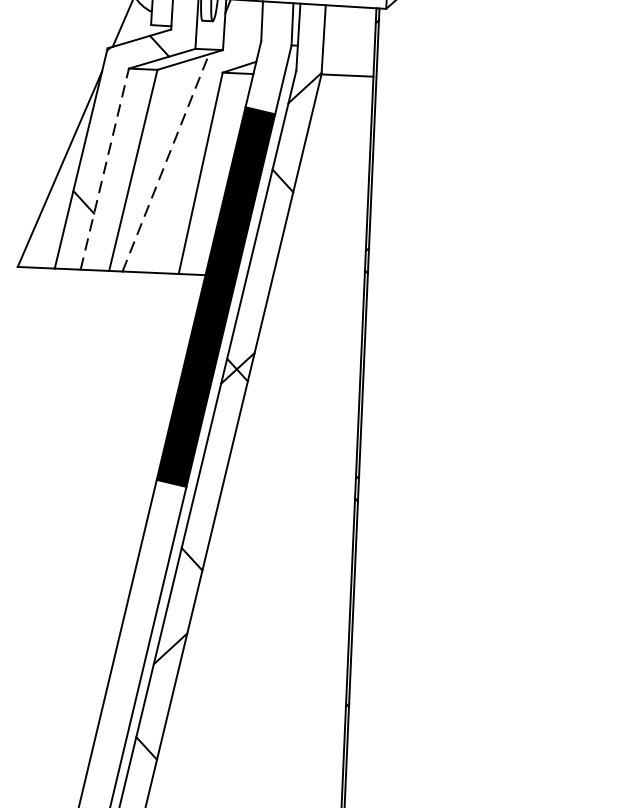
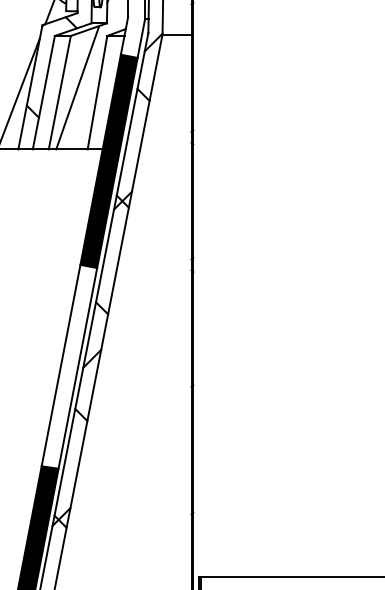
line: (165, 162) -> (77, 87), dashed -> solid
line: (104, 168) -> (43, 92), dashed -> solid

